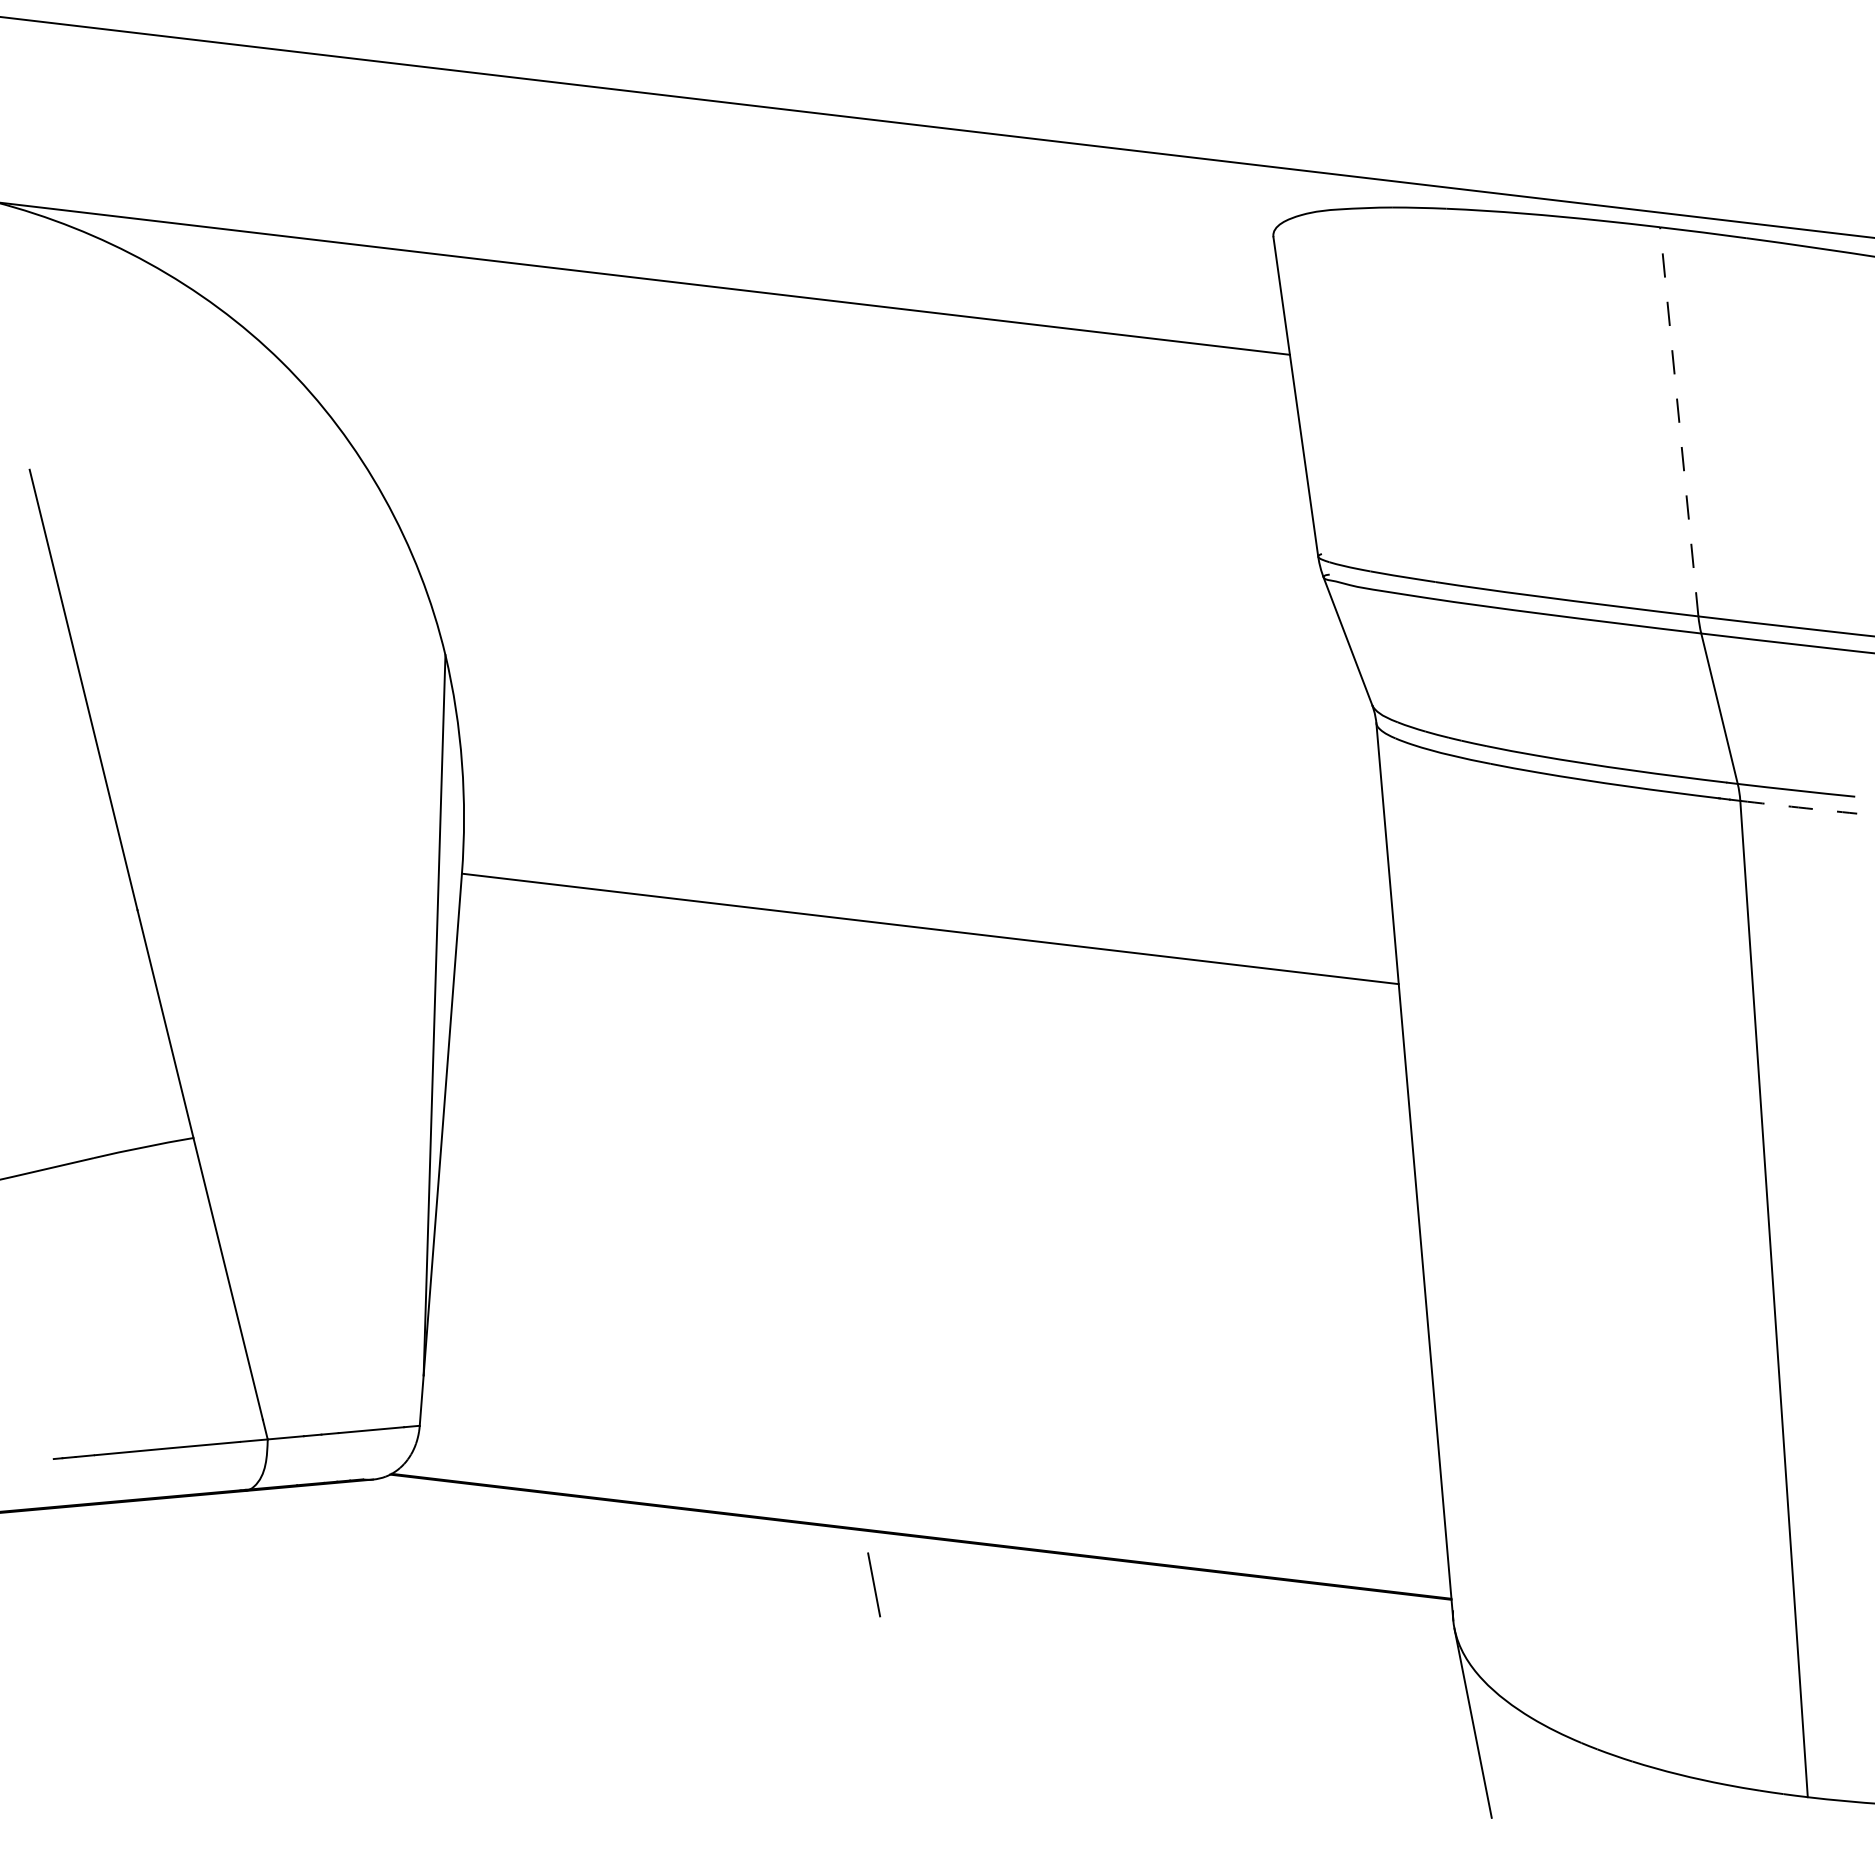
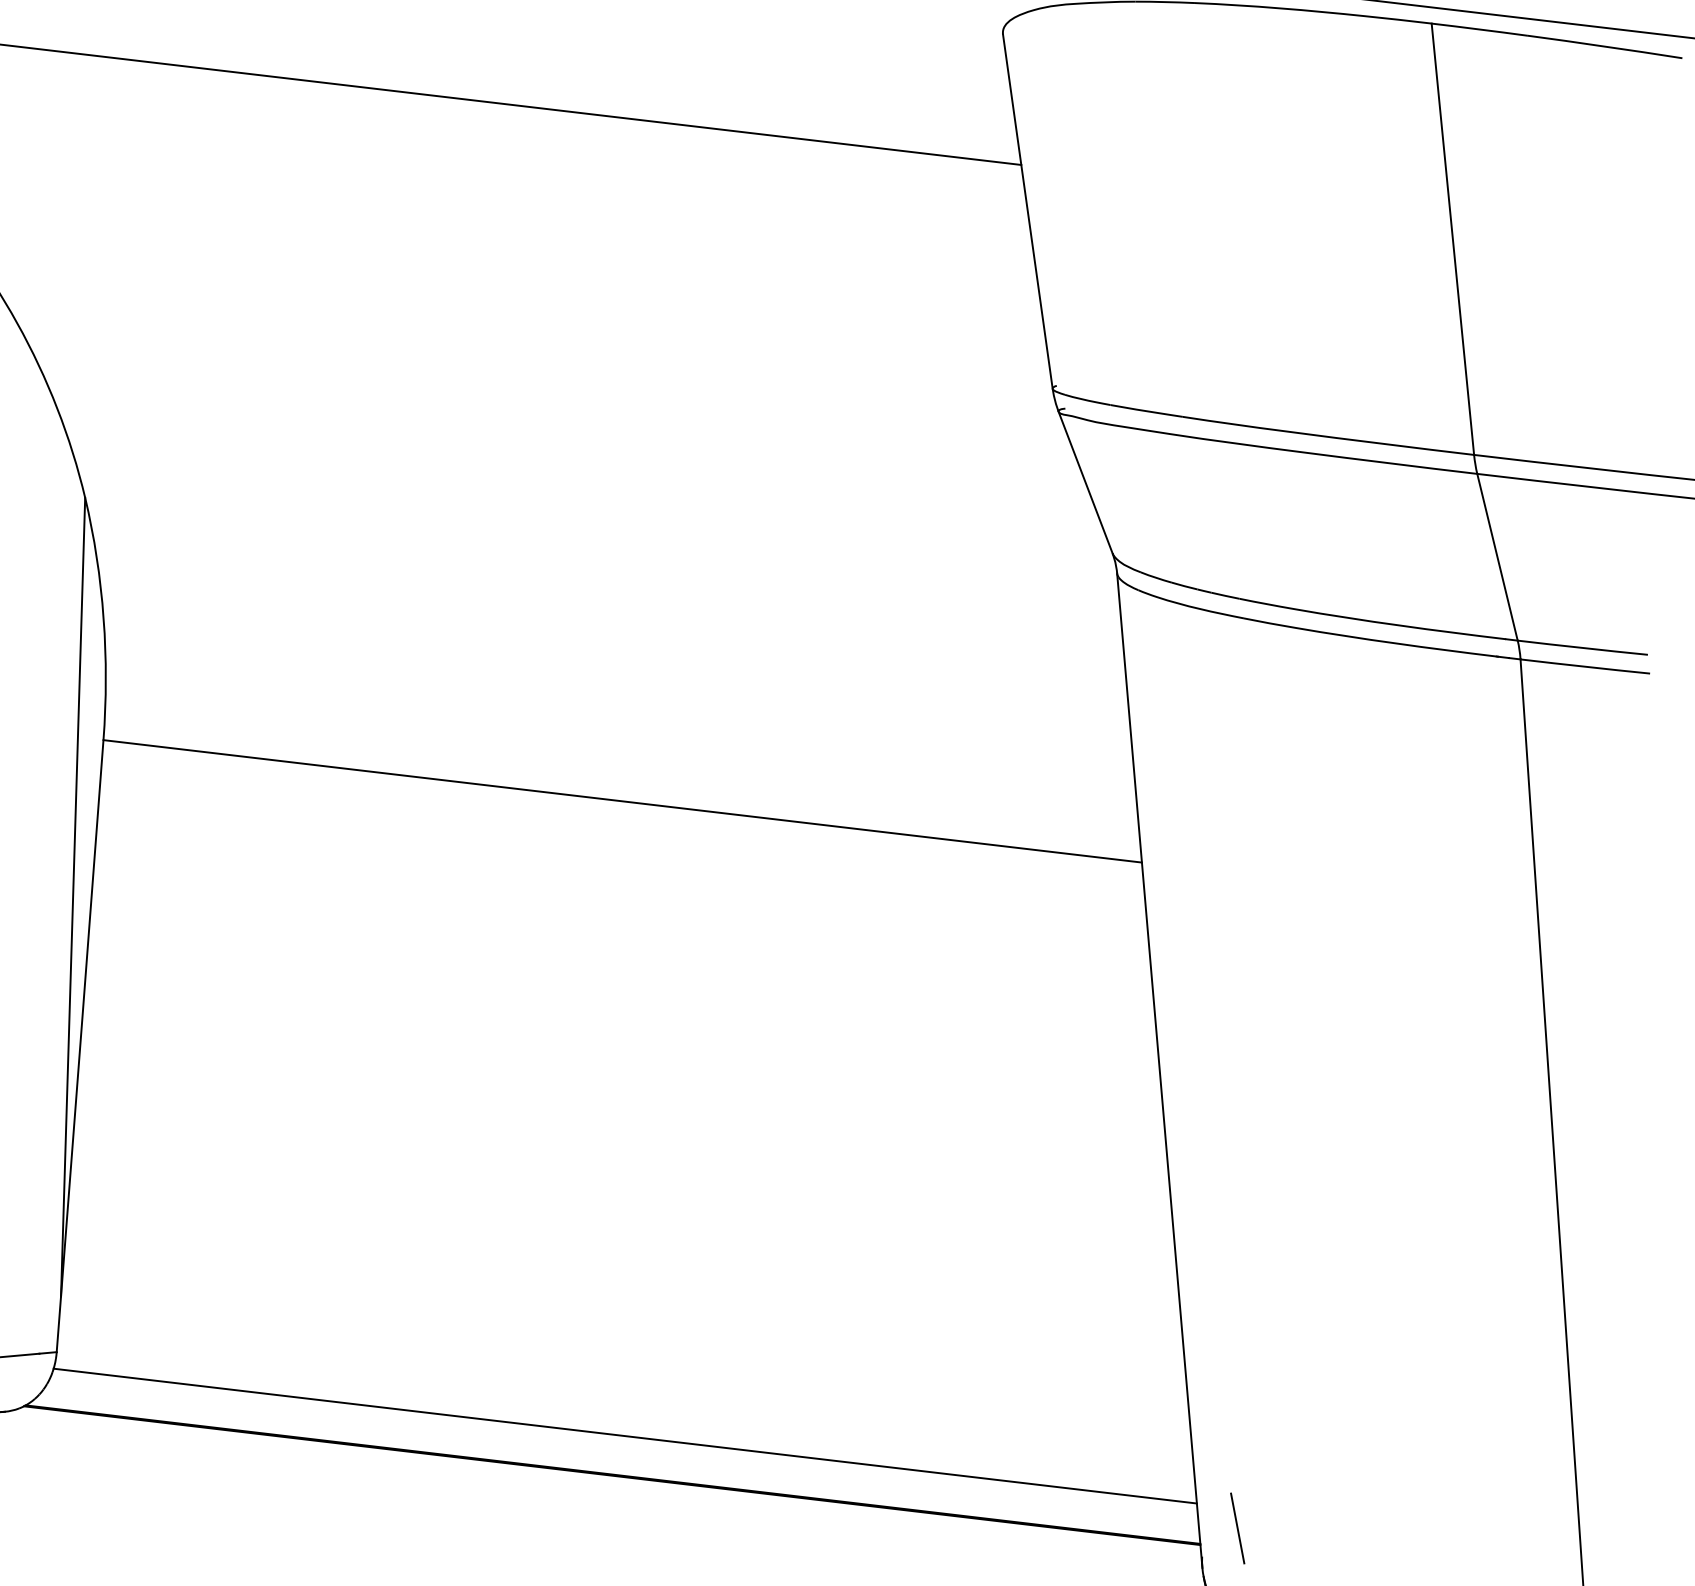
line: (1679, 421) -> (1453, 238), dashed -> solid
arc: (1798, 807) -> (1585, 666), dashed -> solid
line: (932, 1501) -> (625, 1436), added
line: (874, 1584) -> (1238, 1528), moved

